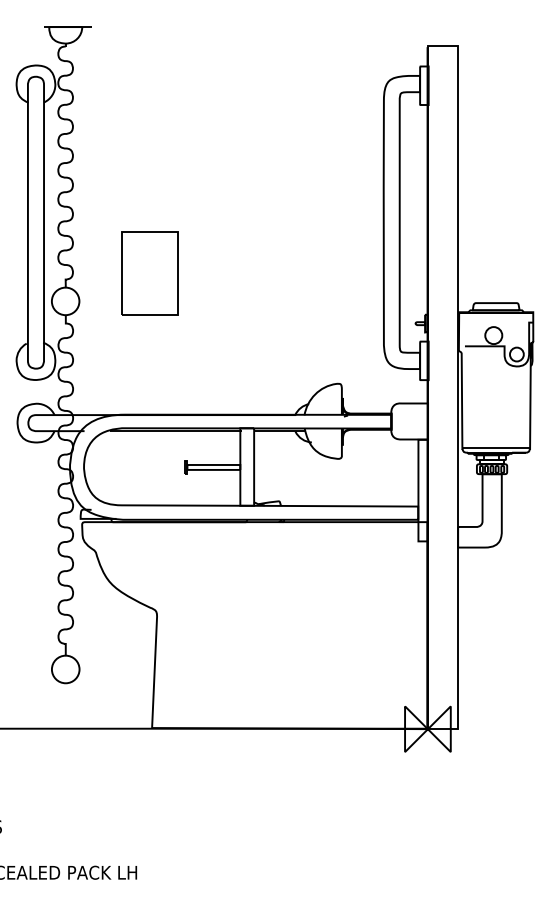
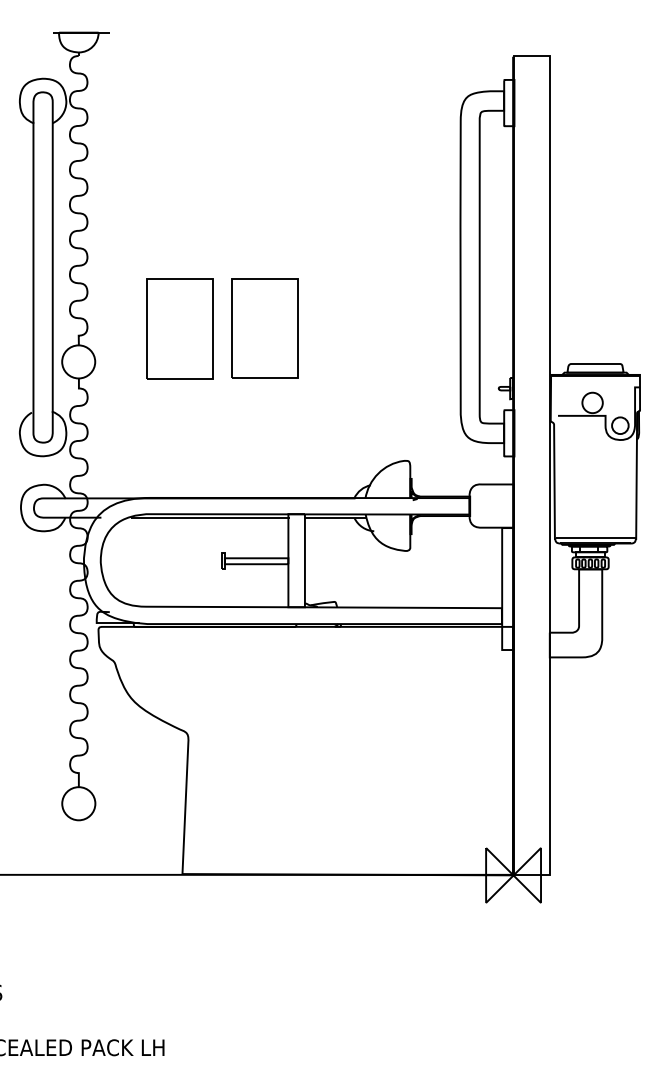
part: (220, 273) -> (264, 328), added

